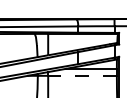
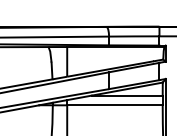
line: (82, 75) -> (114, 104), dashed -> solid

